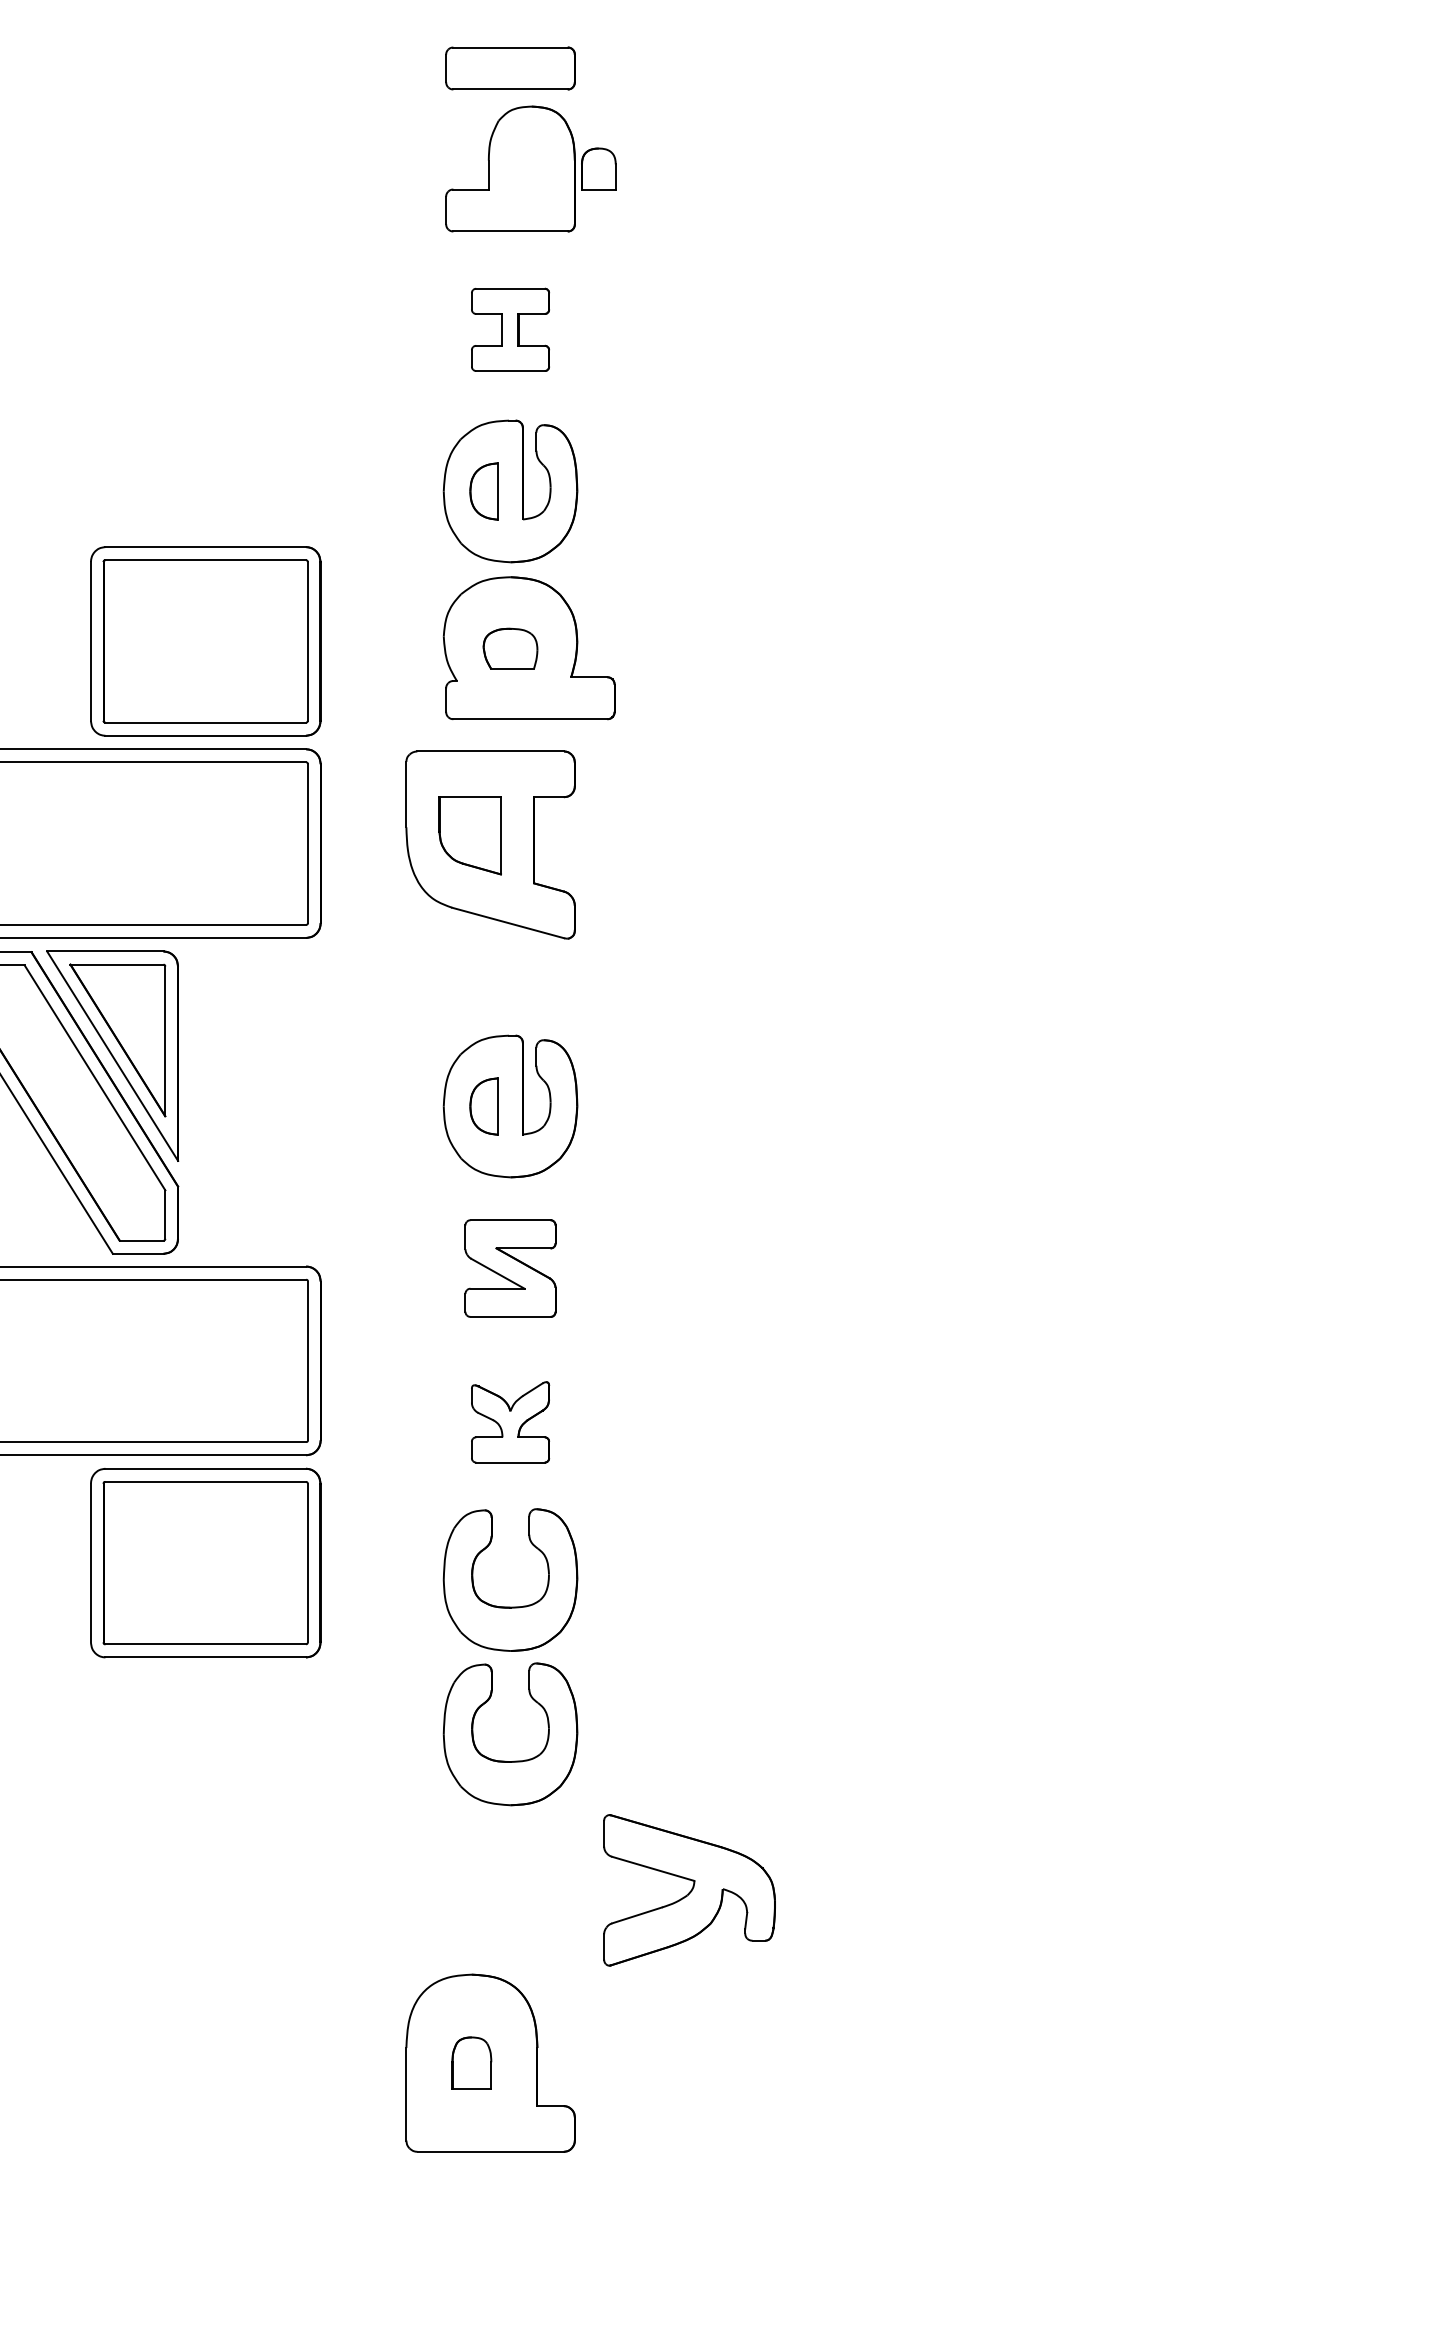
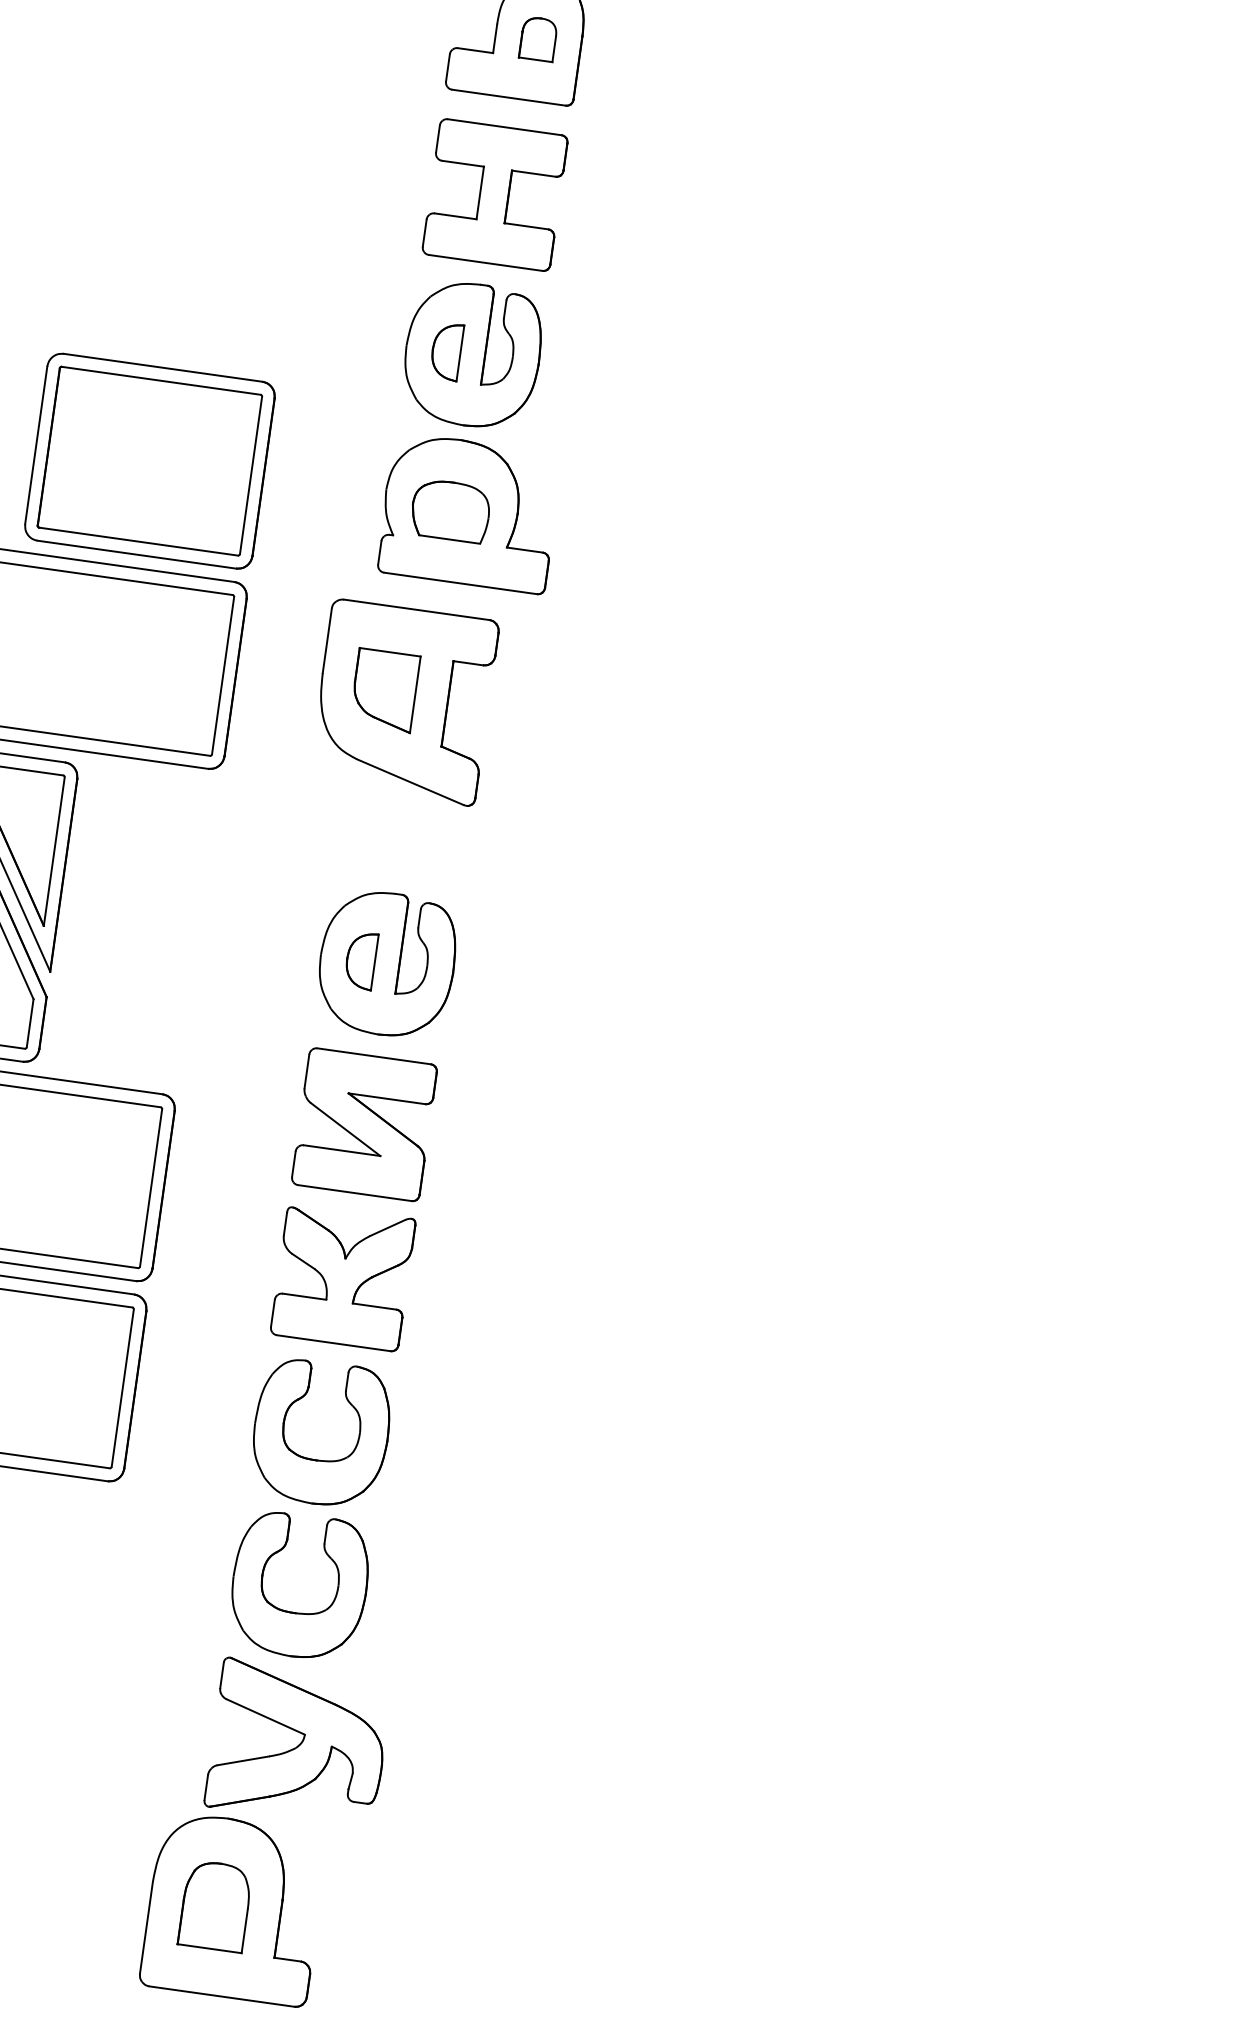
part: (598, 168) -> (538, 38), moved
part: (510, 329) -> (495, 194), size x1.67
part: (510, 648) -> (450, 510), size x1.43
part: (510, 1268) -> (364, 1124), size x1.43
part: (510, 1422) -> (343, 1277), size x1.67
part: (689, 1890) -> (298, 1743), moved
part: (471, 2062) -> (215, 1905), size x1.67

